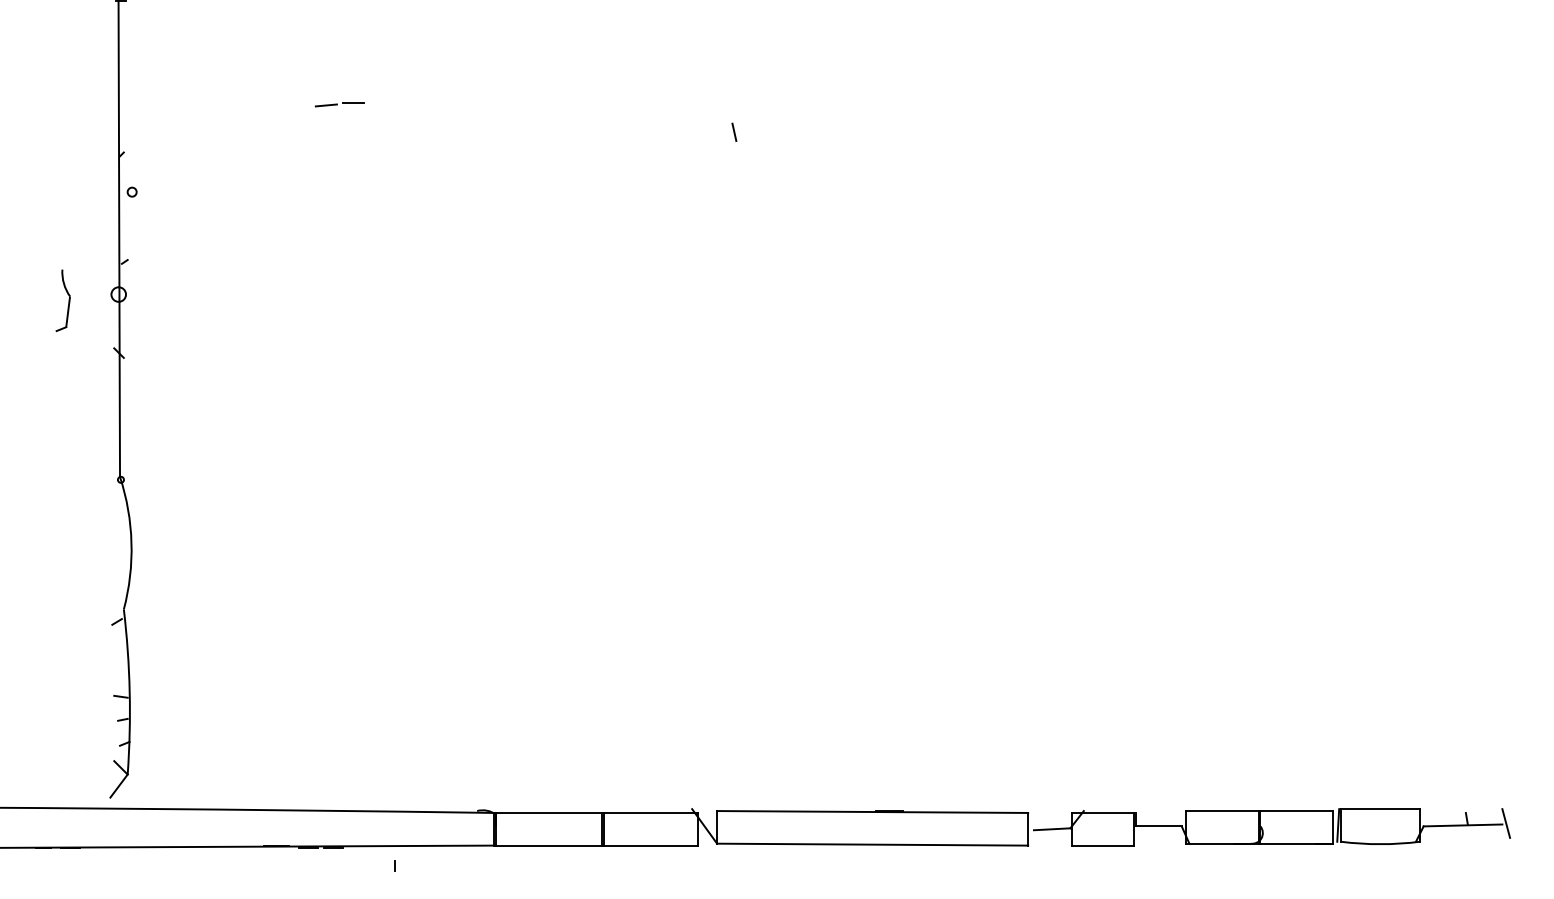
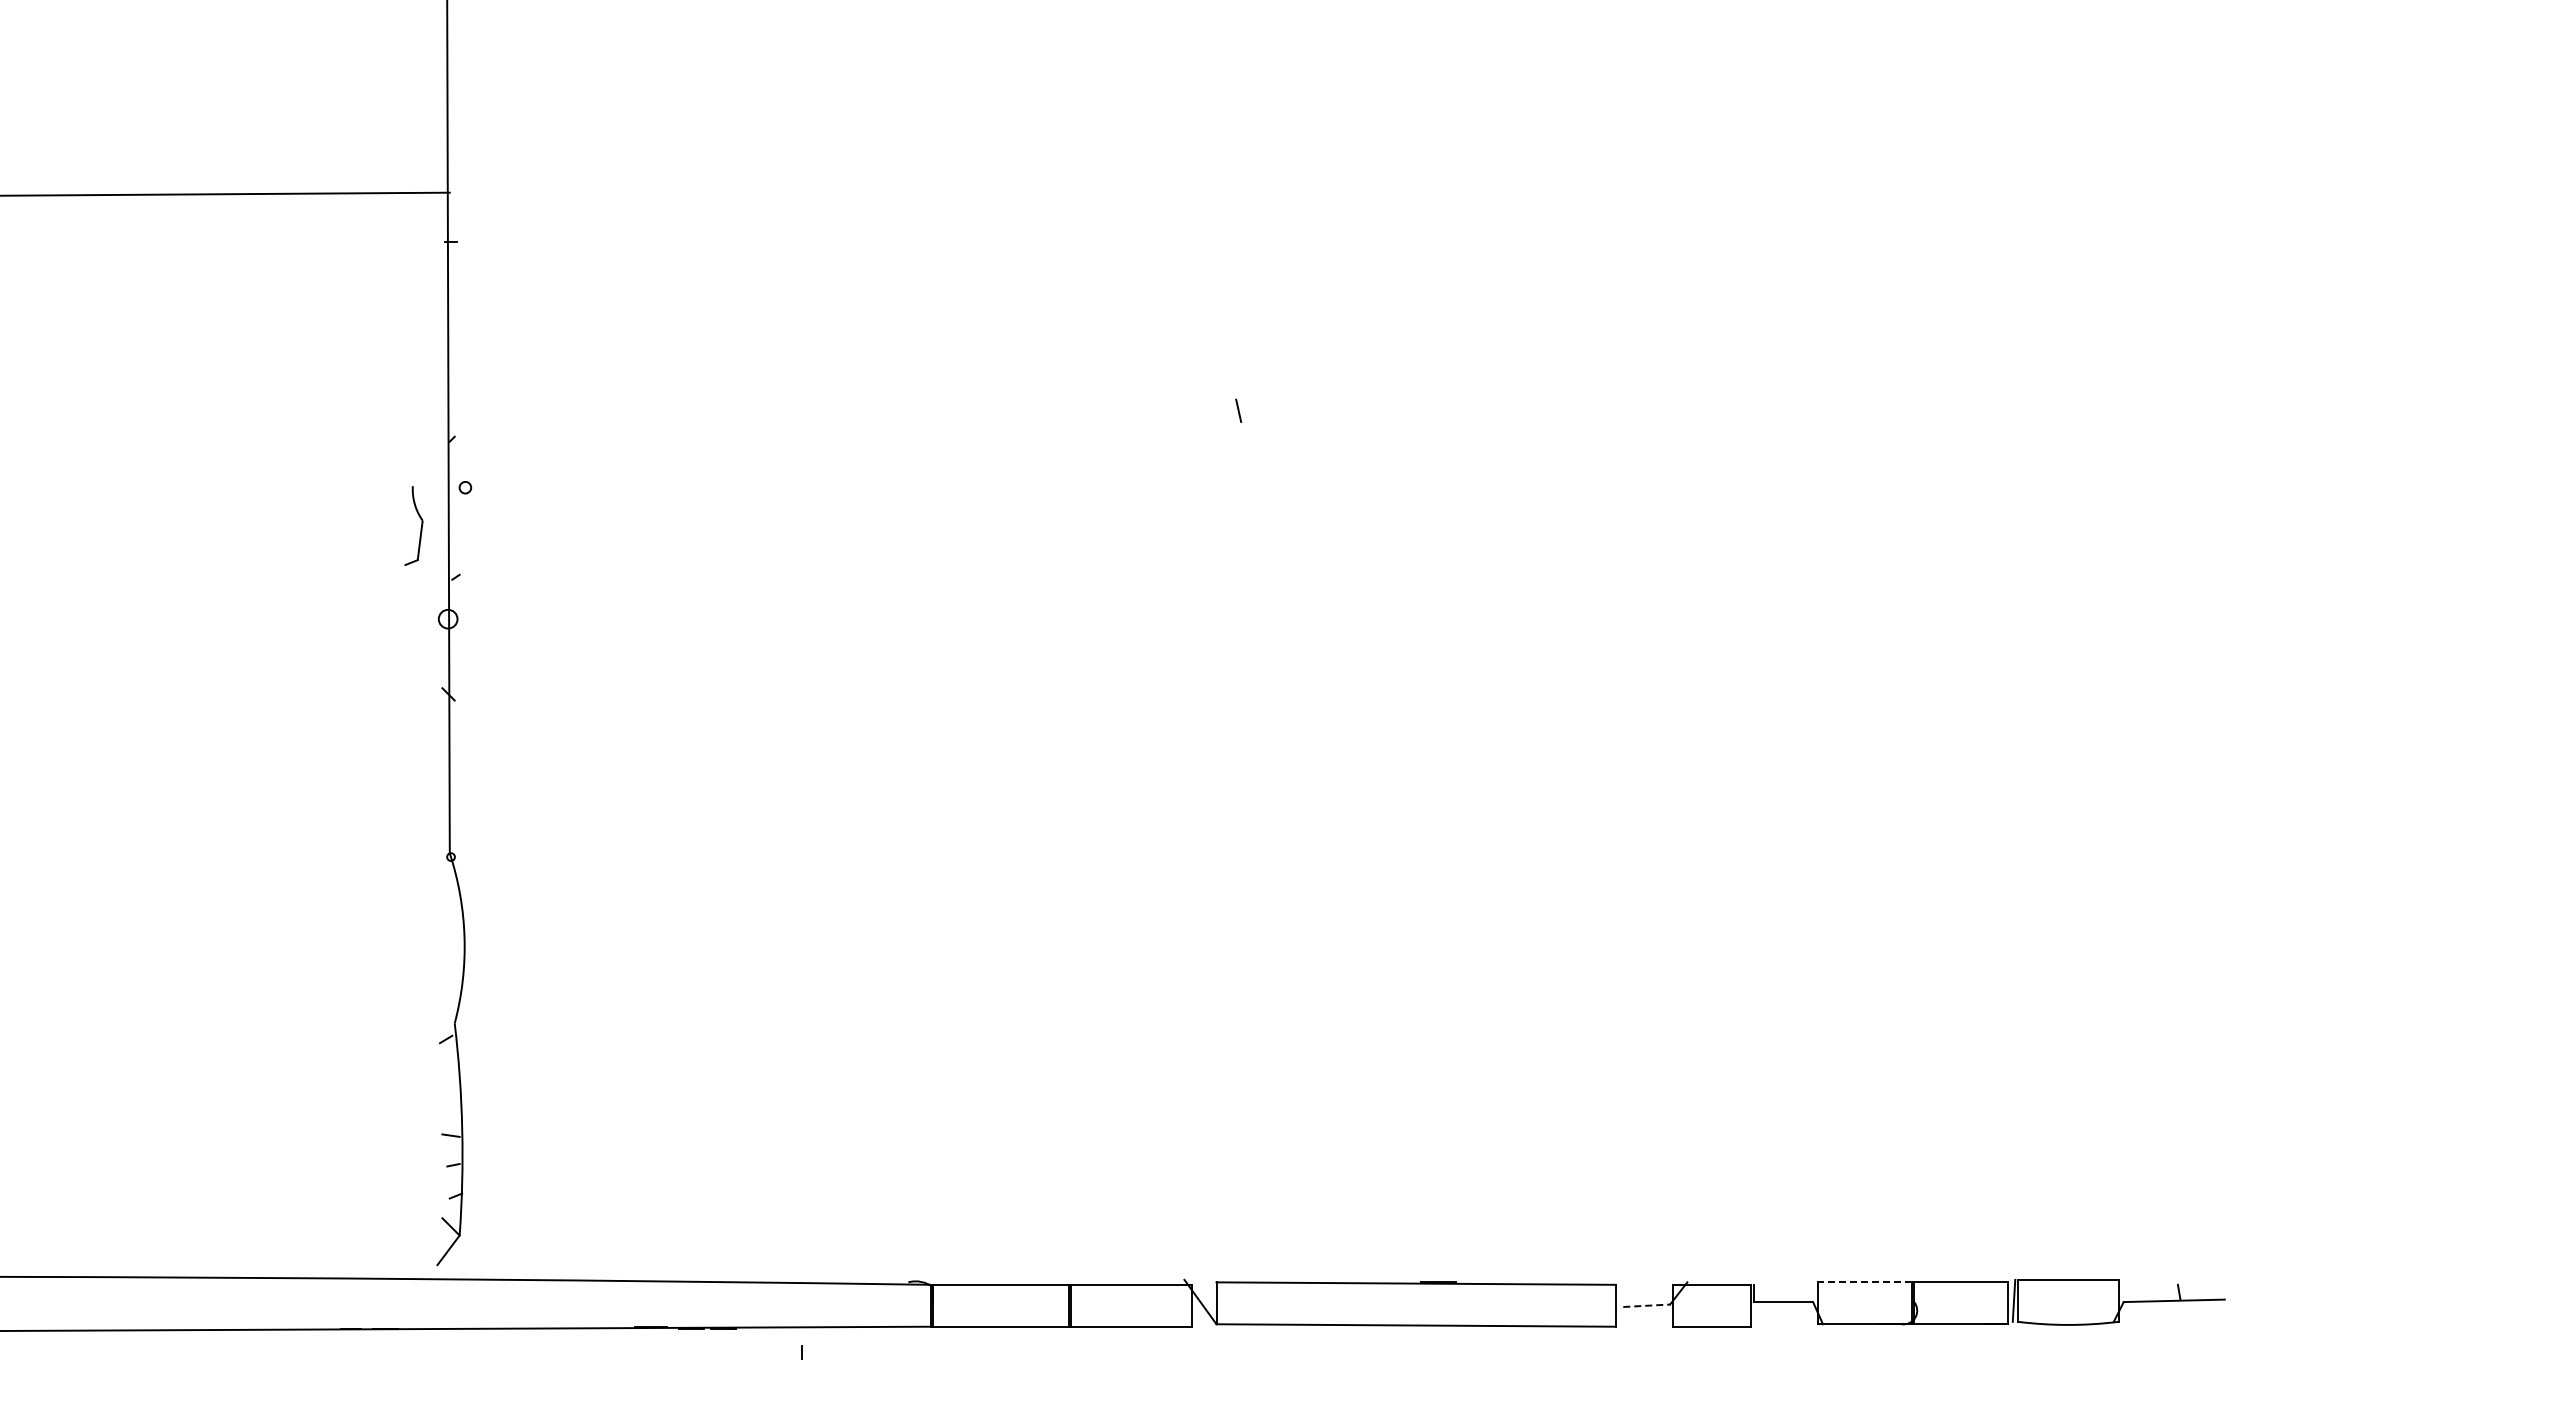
part: (339, 104) -> (731, 375), removed
part: (68, 302) -> (420, 528), moved
line: (1221, 811) -> (1864, 1282), solid -> dashed
line: (1506, 822) -> (2229, 1297), removed
line: (1052, 829) -> (1647, 1305), solid -> dashed

